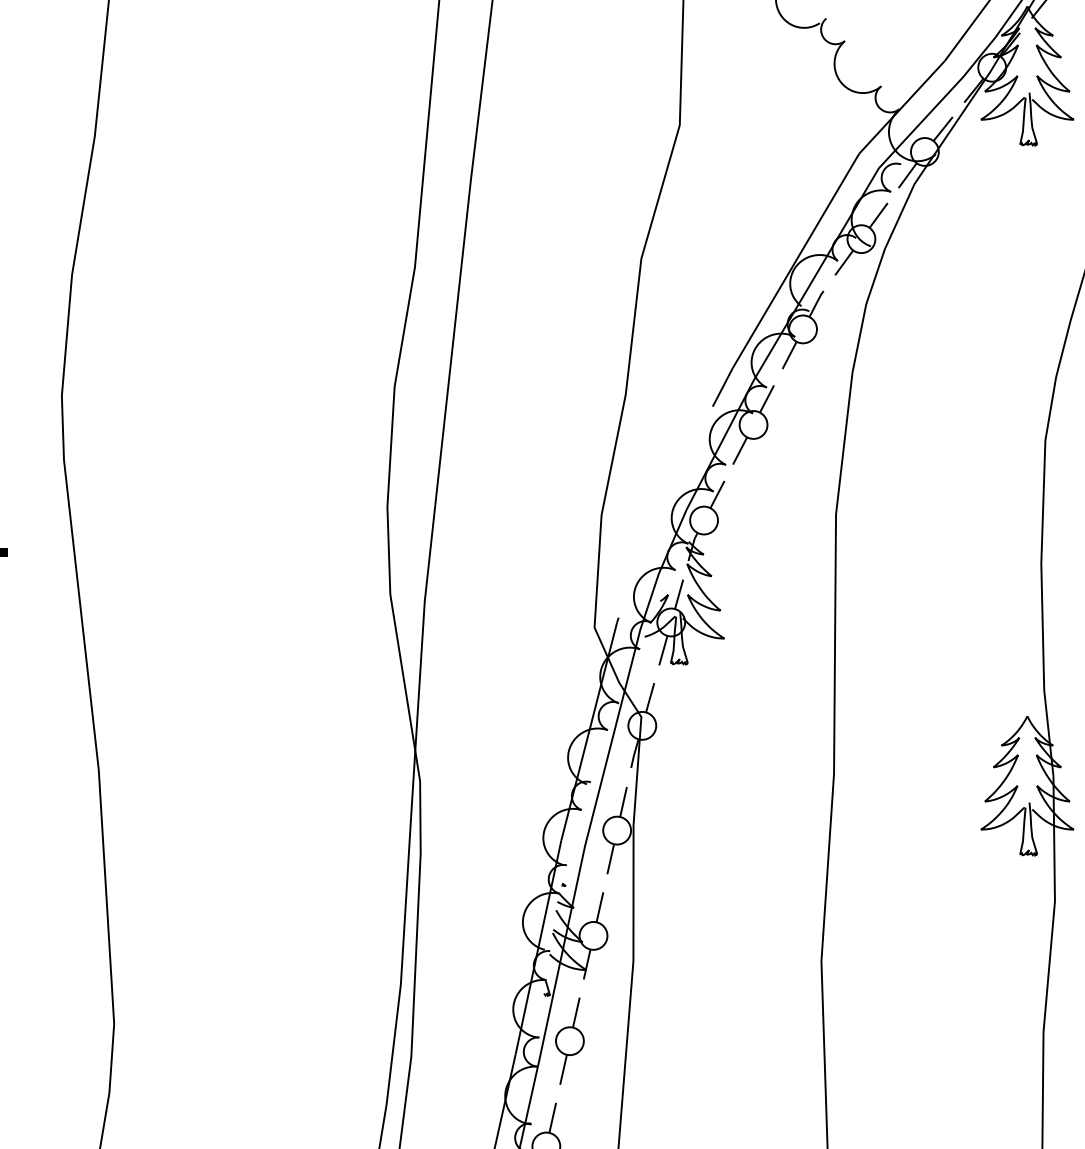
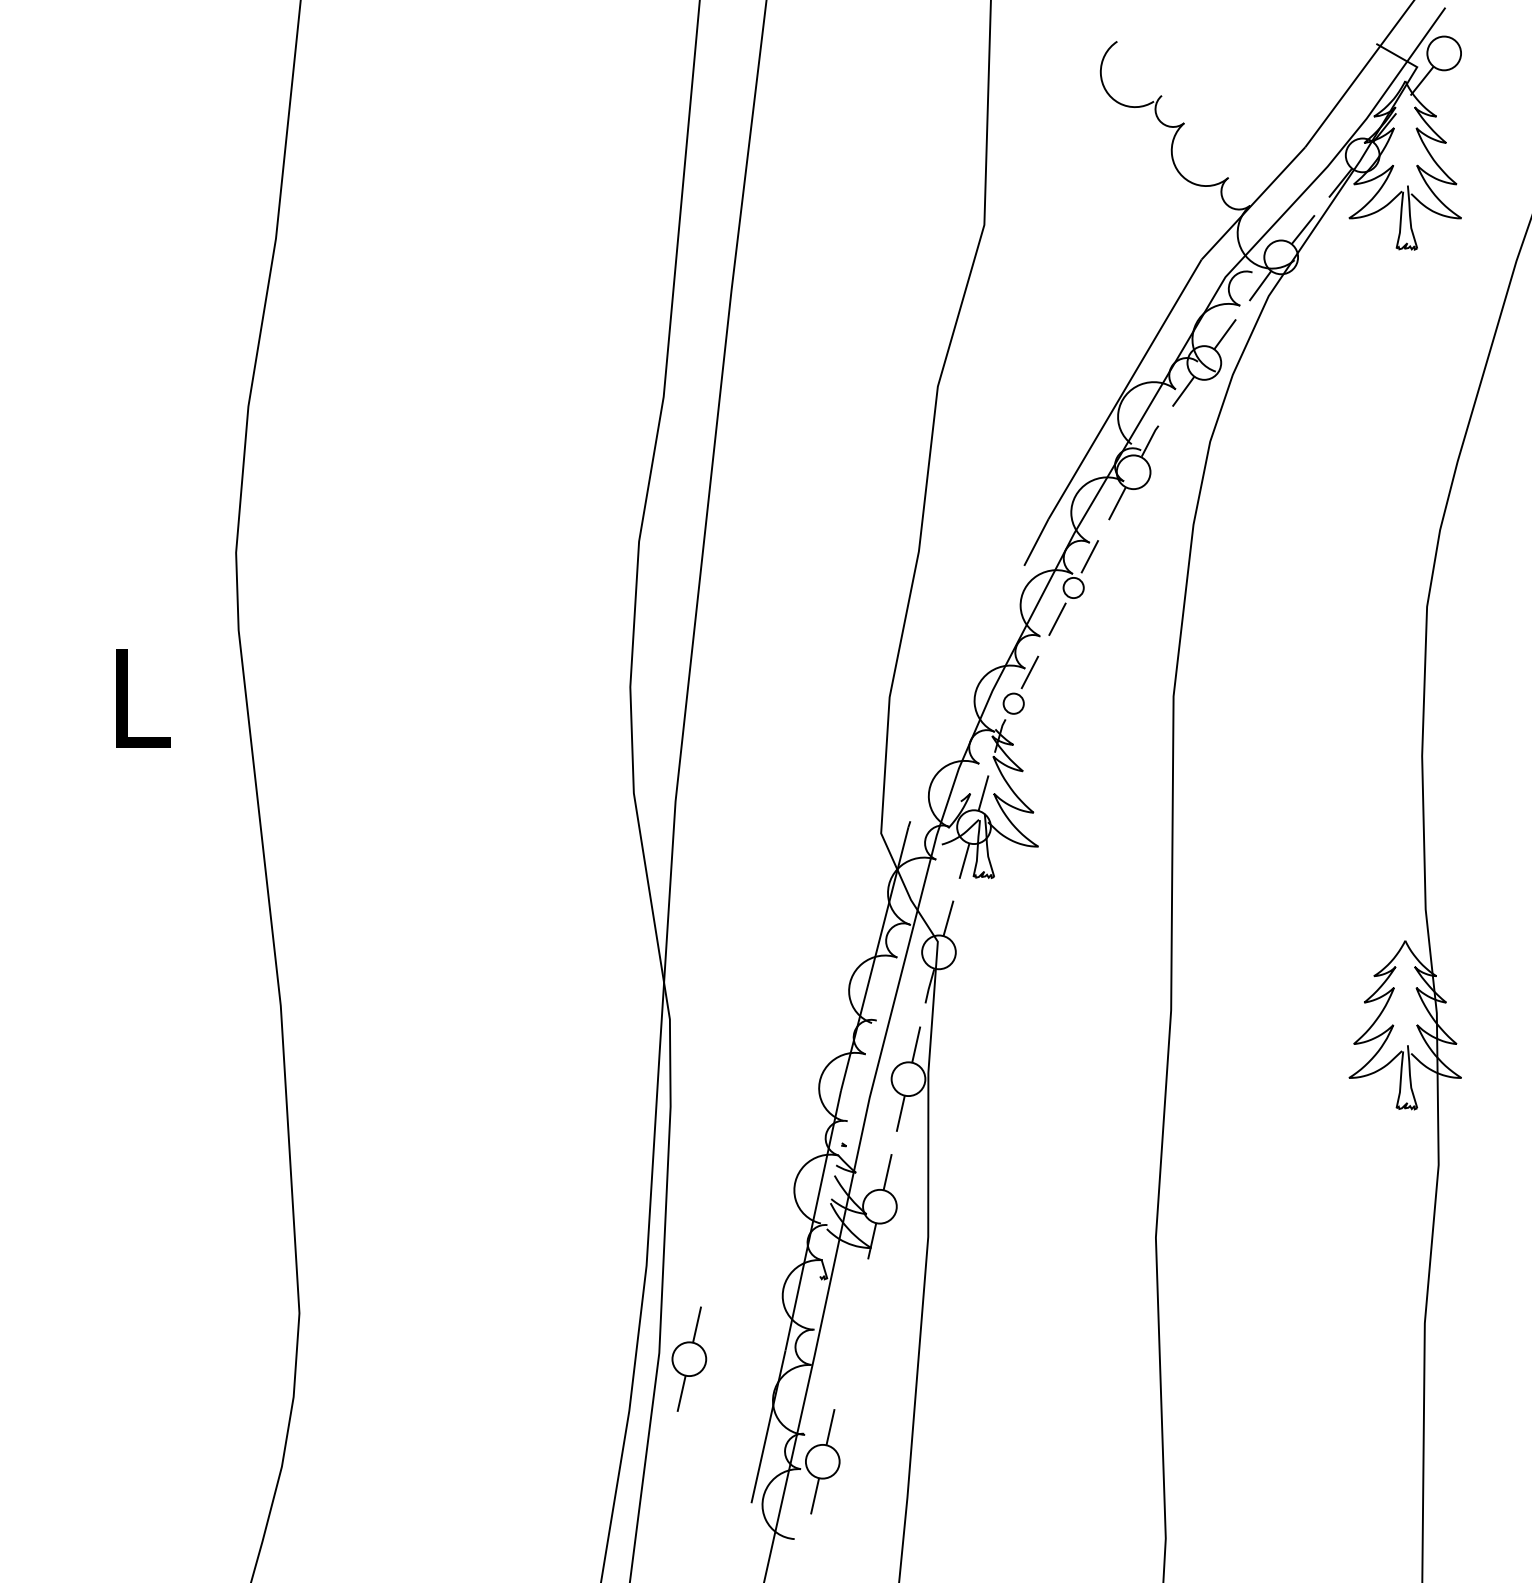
circle: (753, 424) -> (1073, 587), size x0.6
circle: (703, 520) -> (1013, 703), size x0.6
part: (570, 1040) -> (689, 1358), moved

